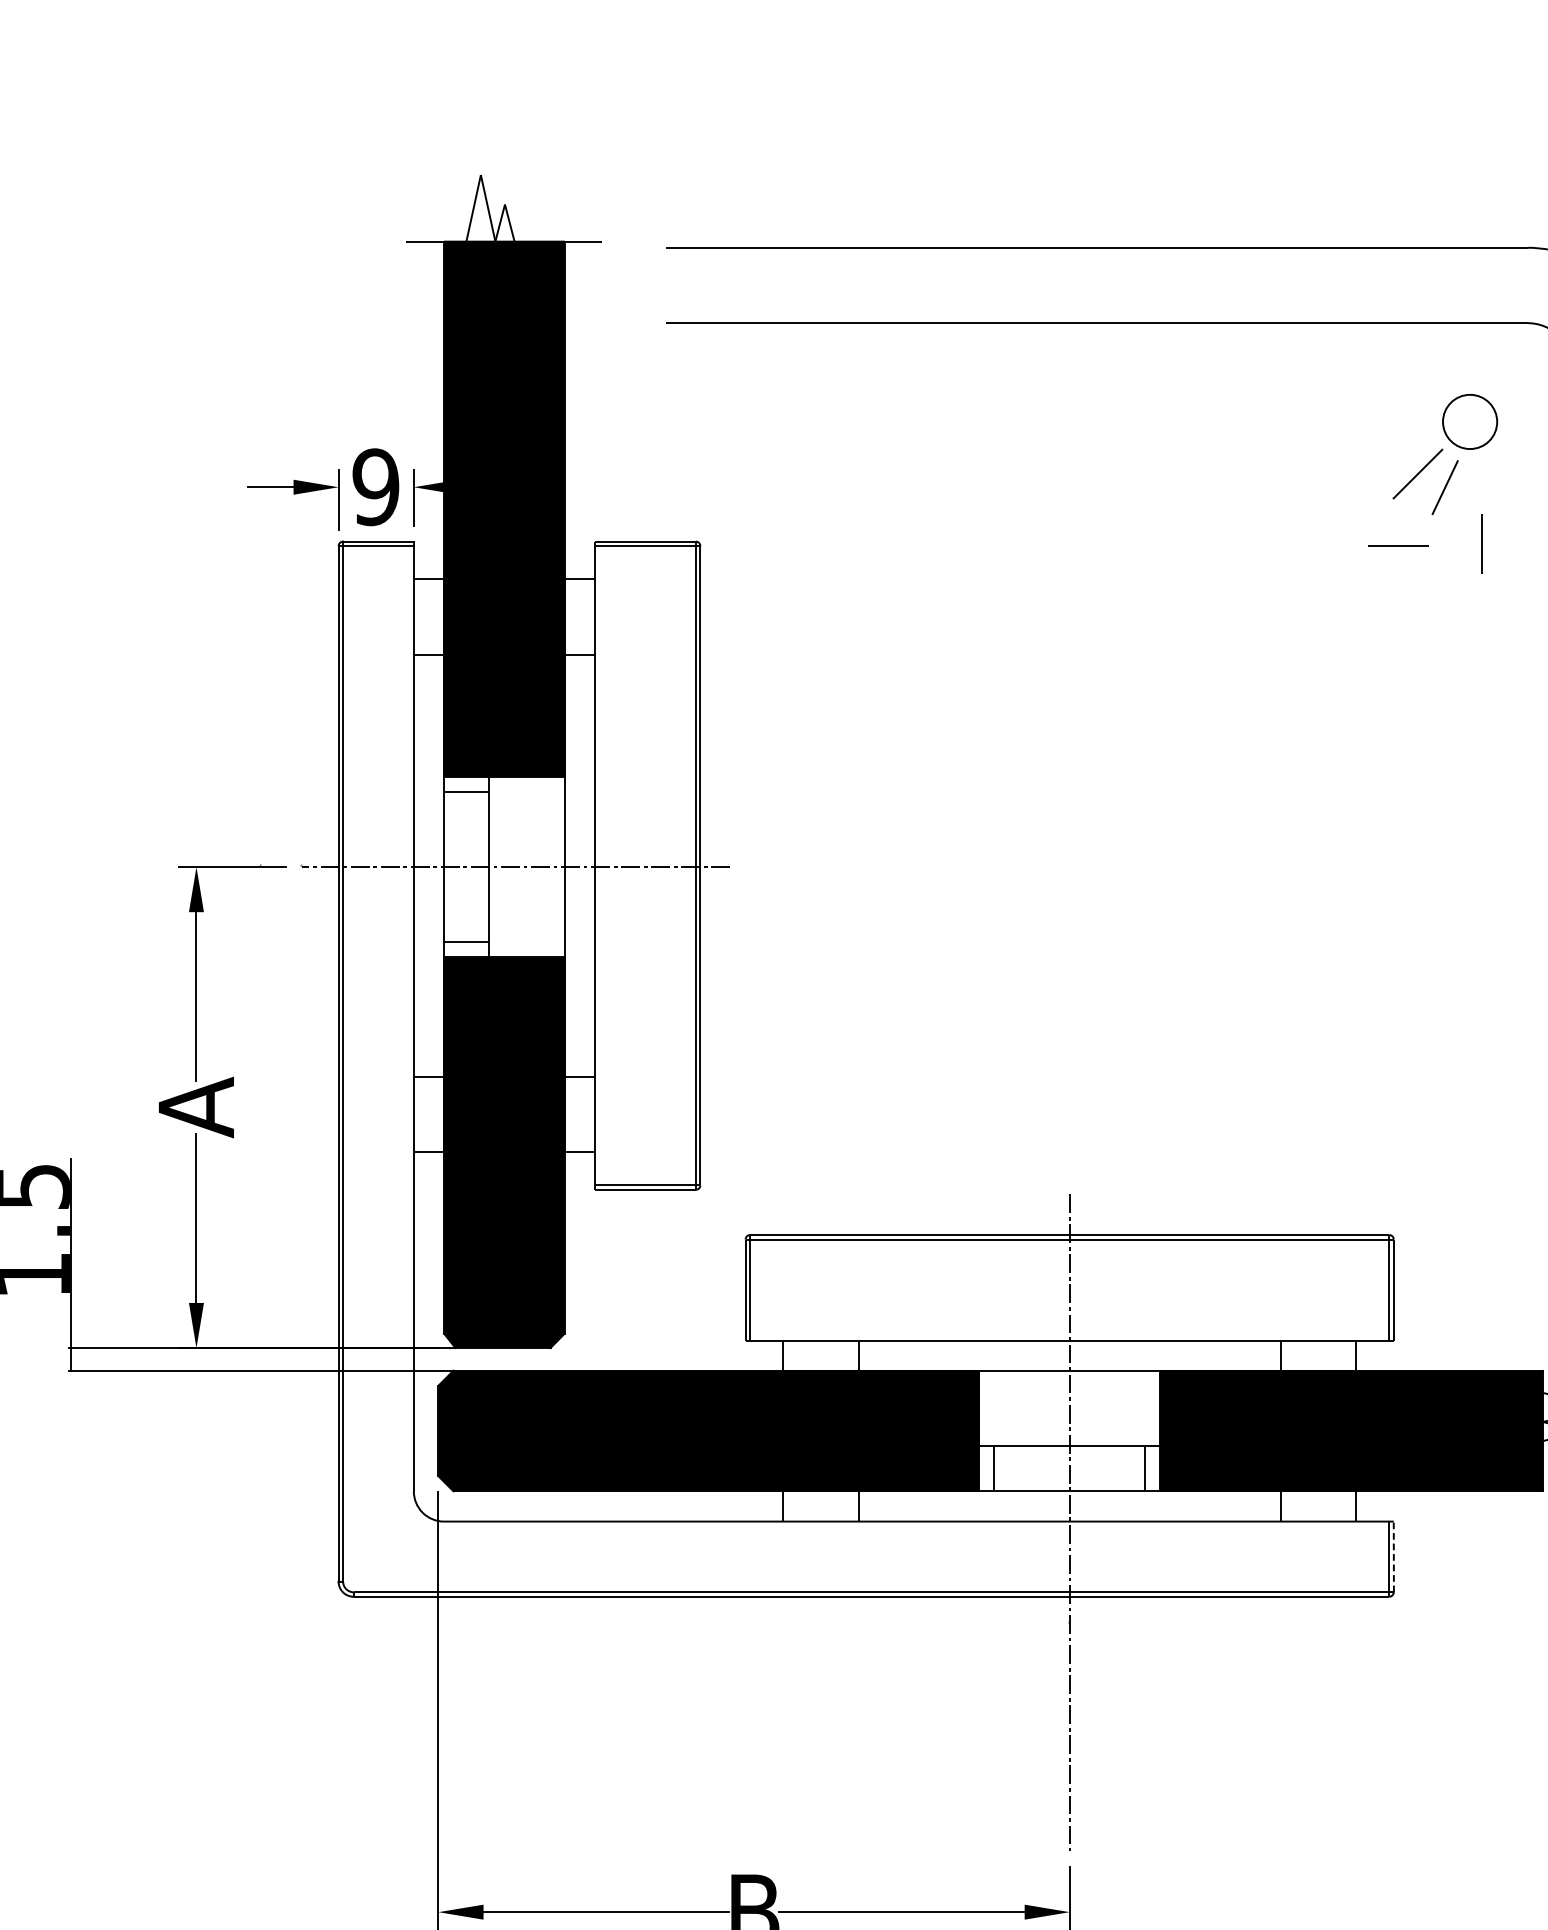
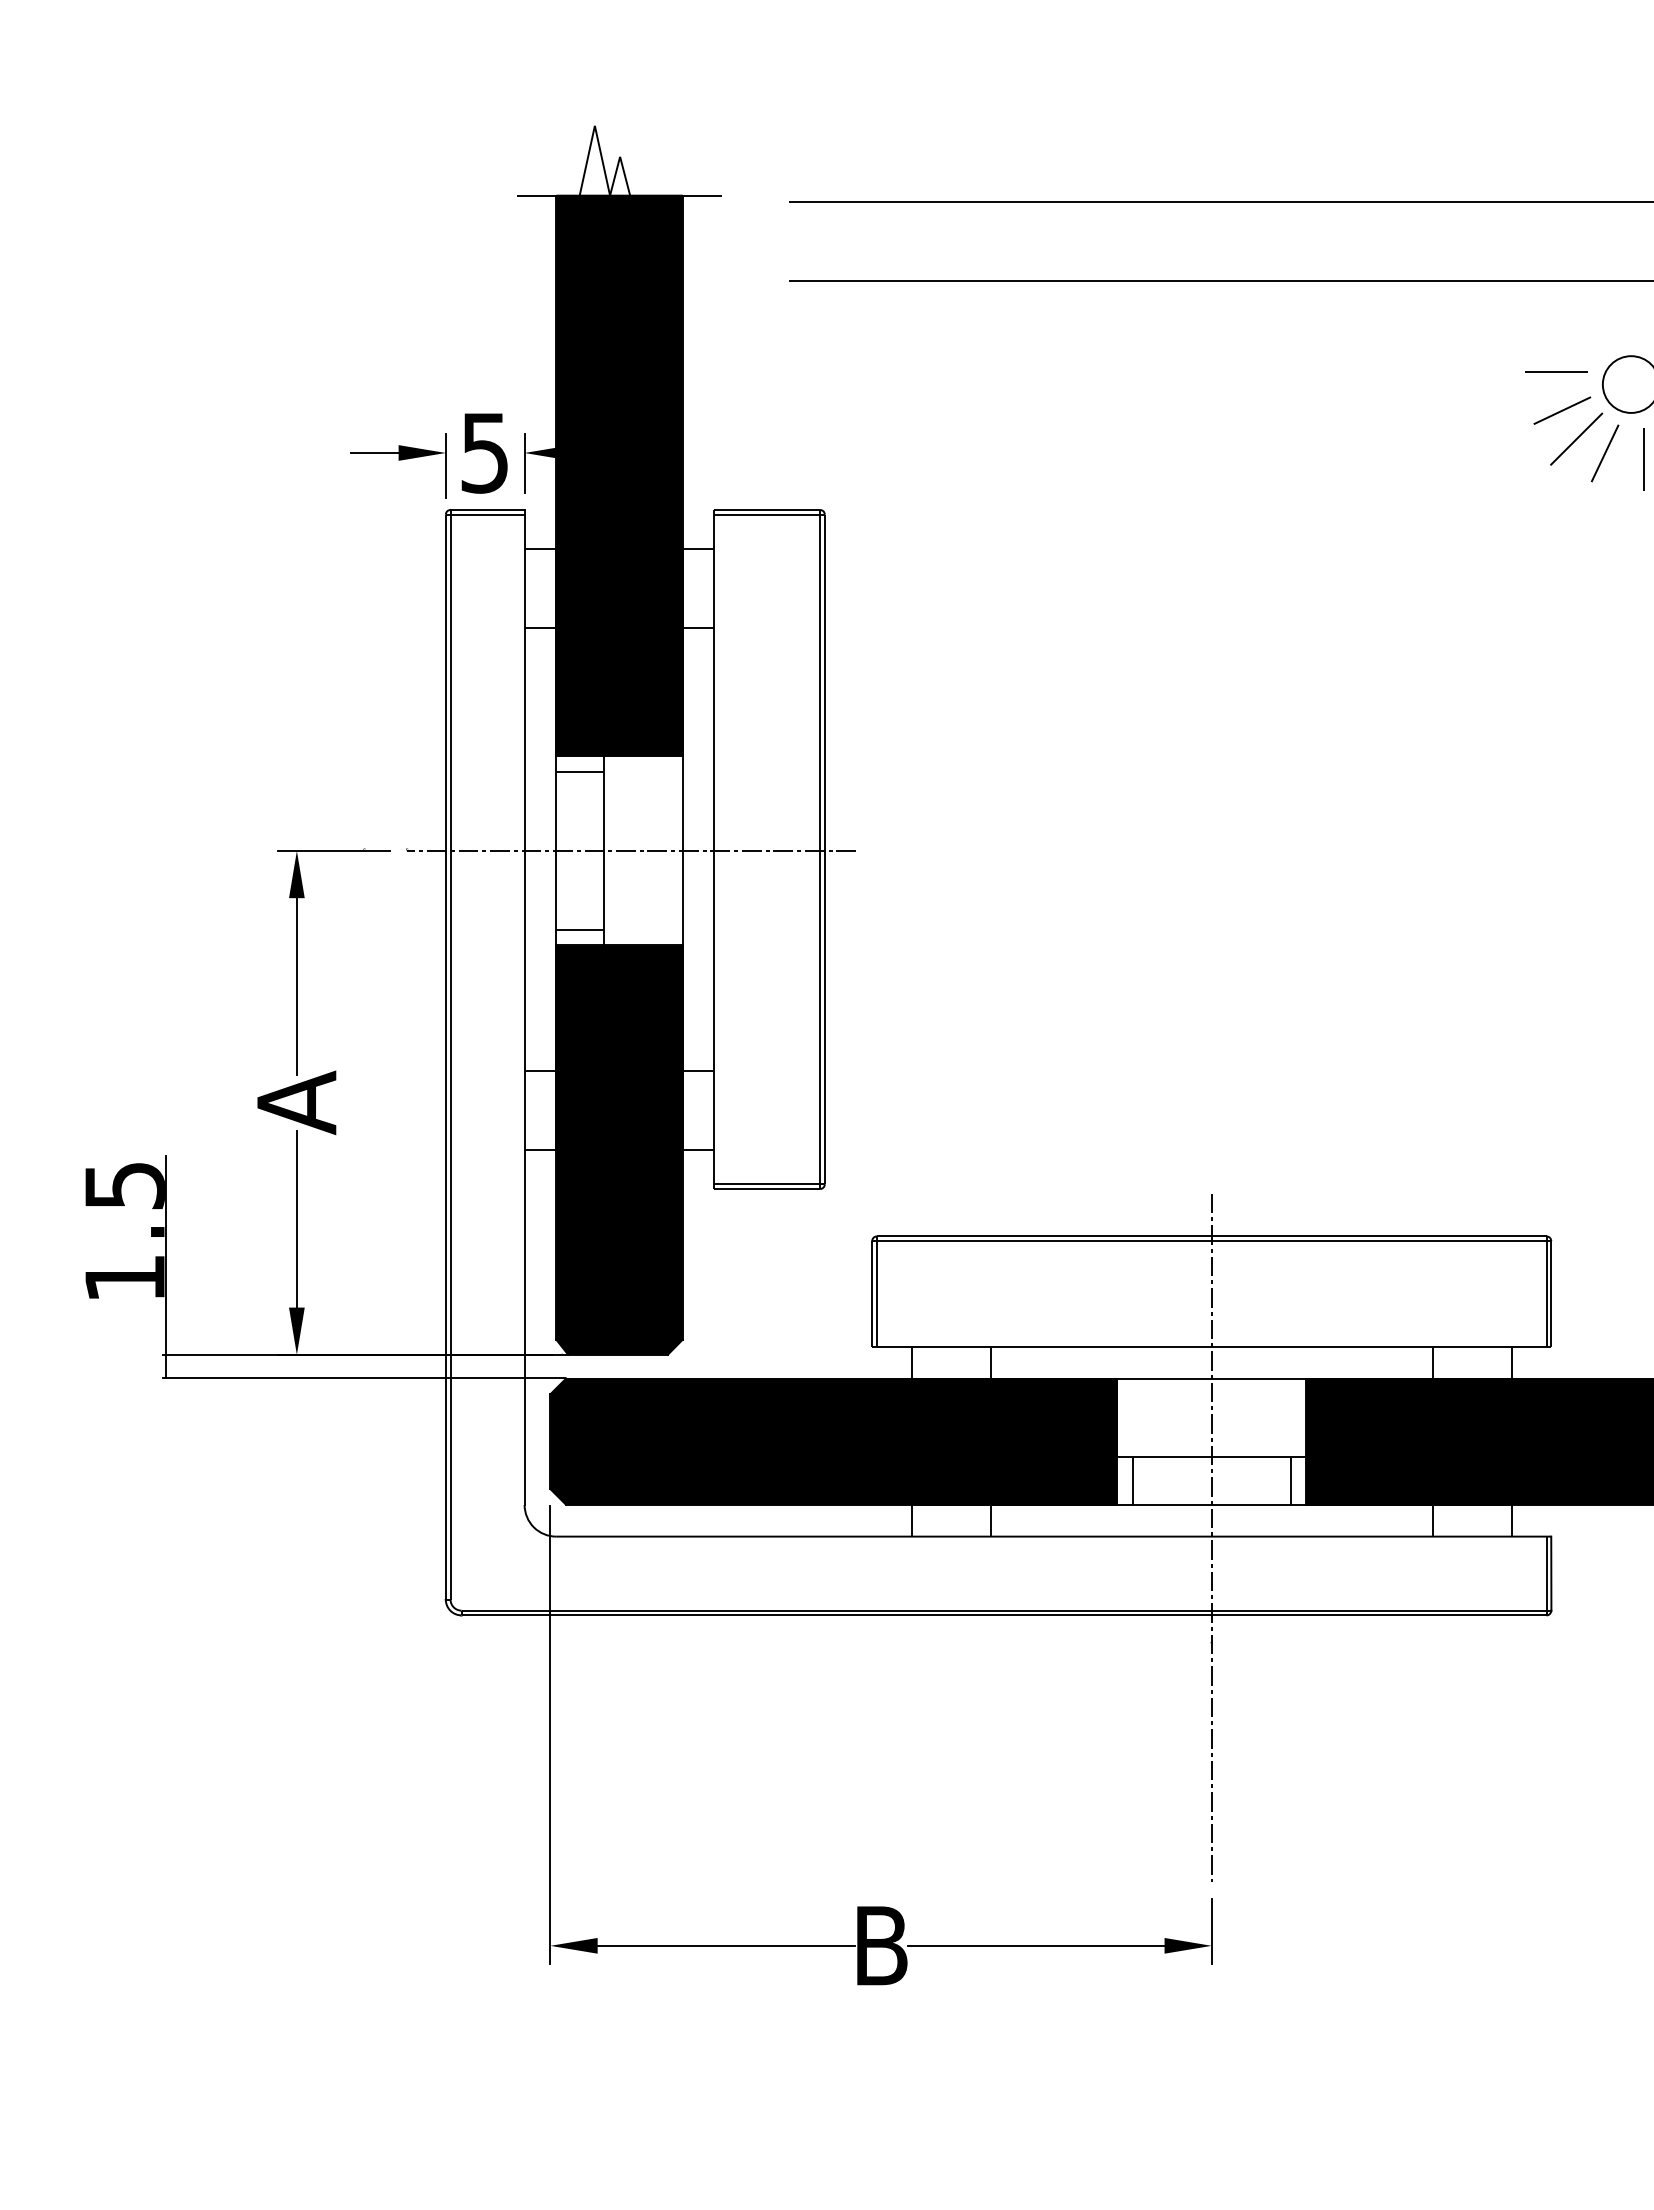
line: (1404, 446) -> (1562, 410), added
text: (375, 486) -> (484, 452), 9 -> 5
line: (1481, 544) -> (1643, 459), moved
line: (1398, 545) -> (1556, 371), moved
line: (1393, 1556) -> (1551, 1573), dashed -> solid

